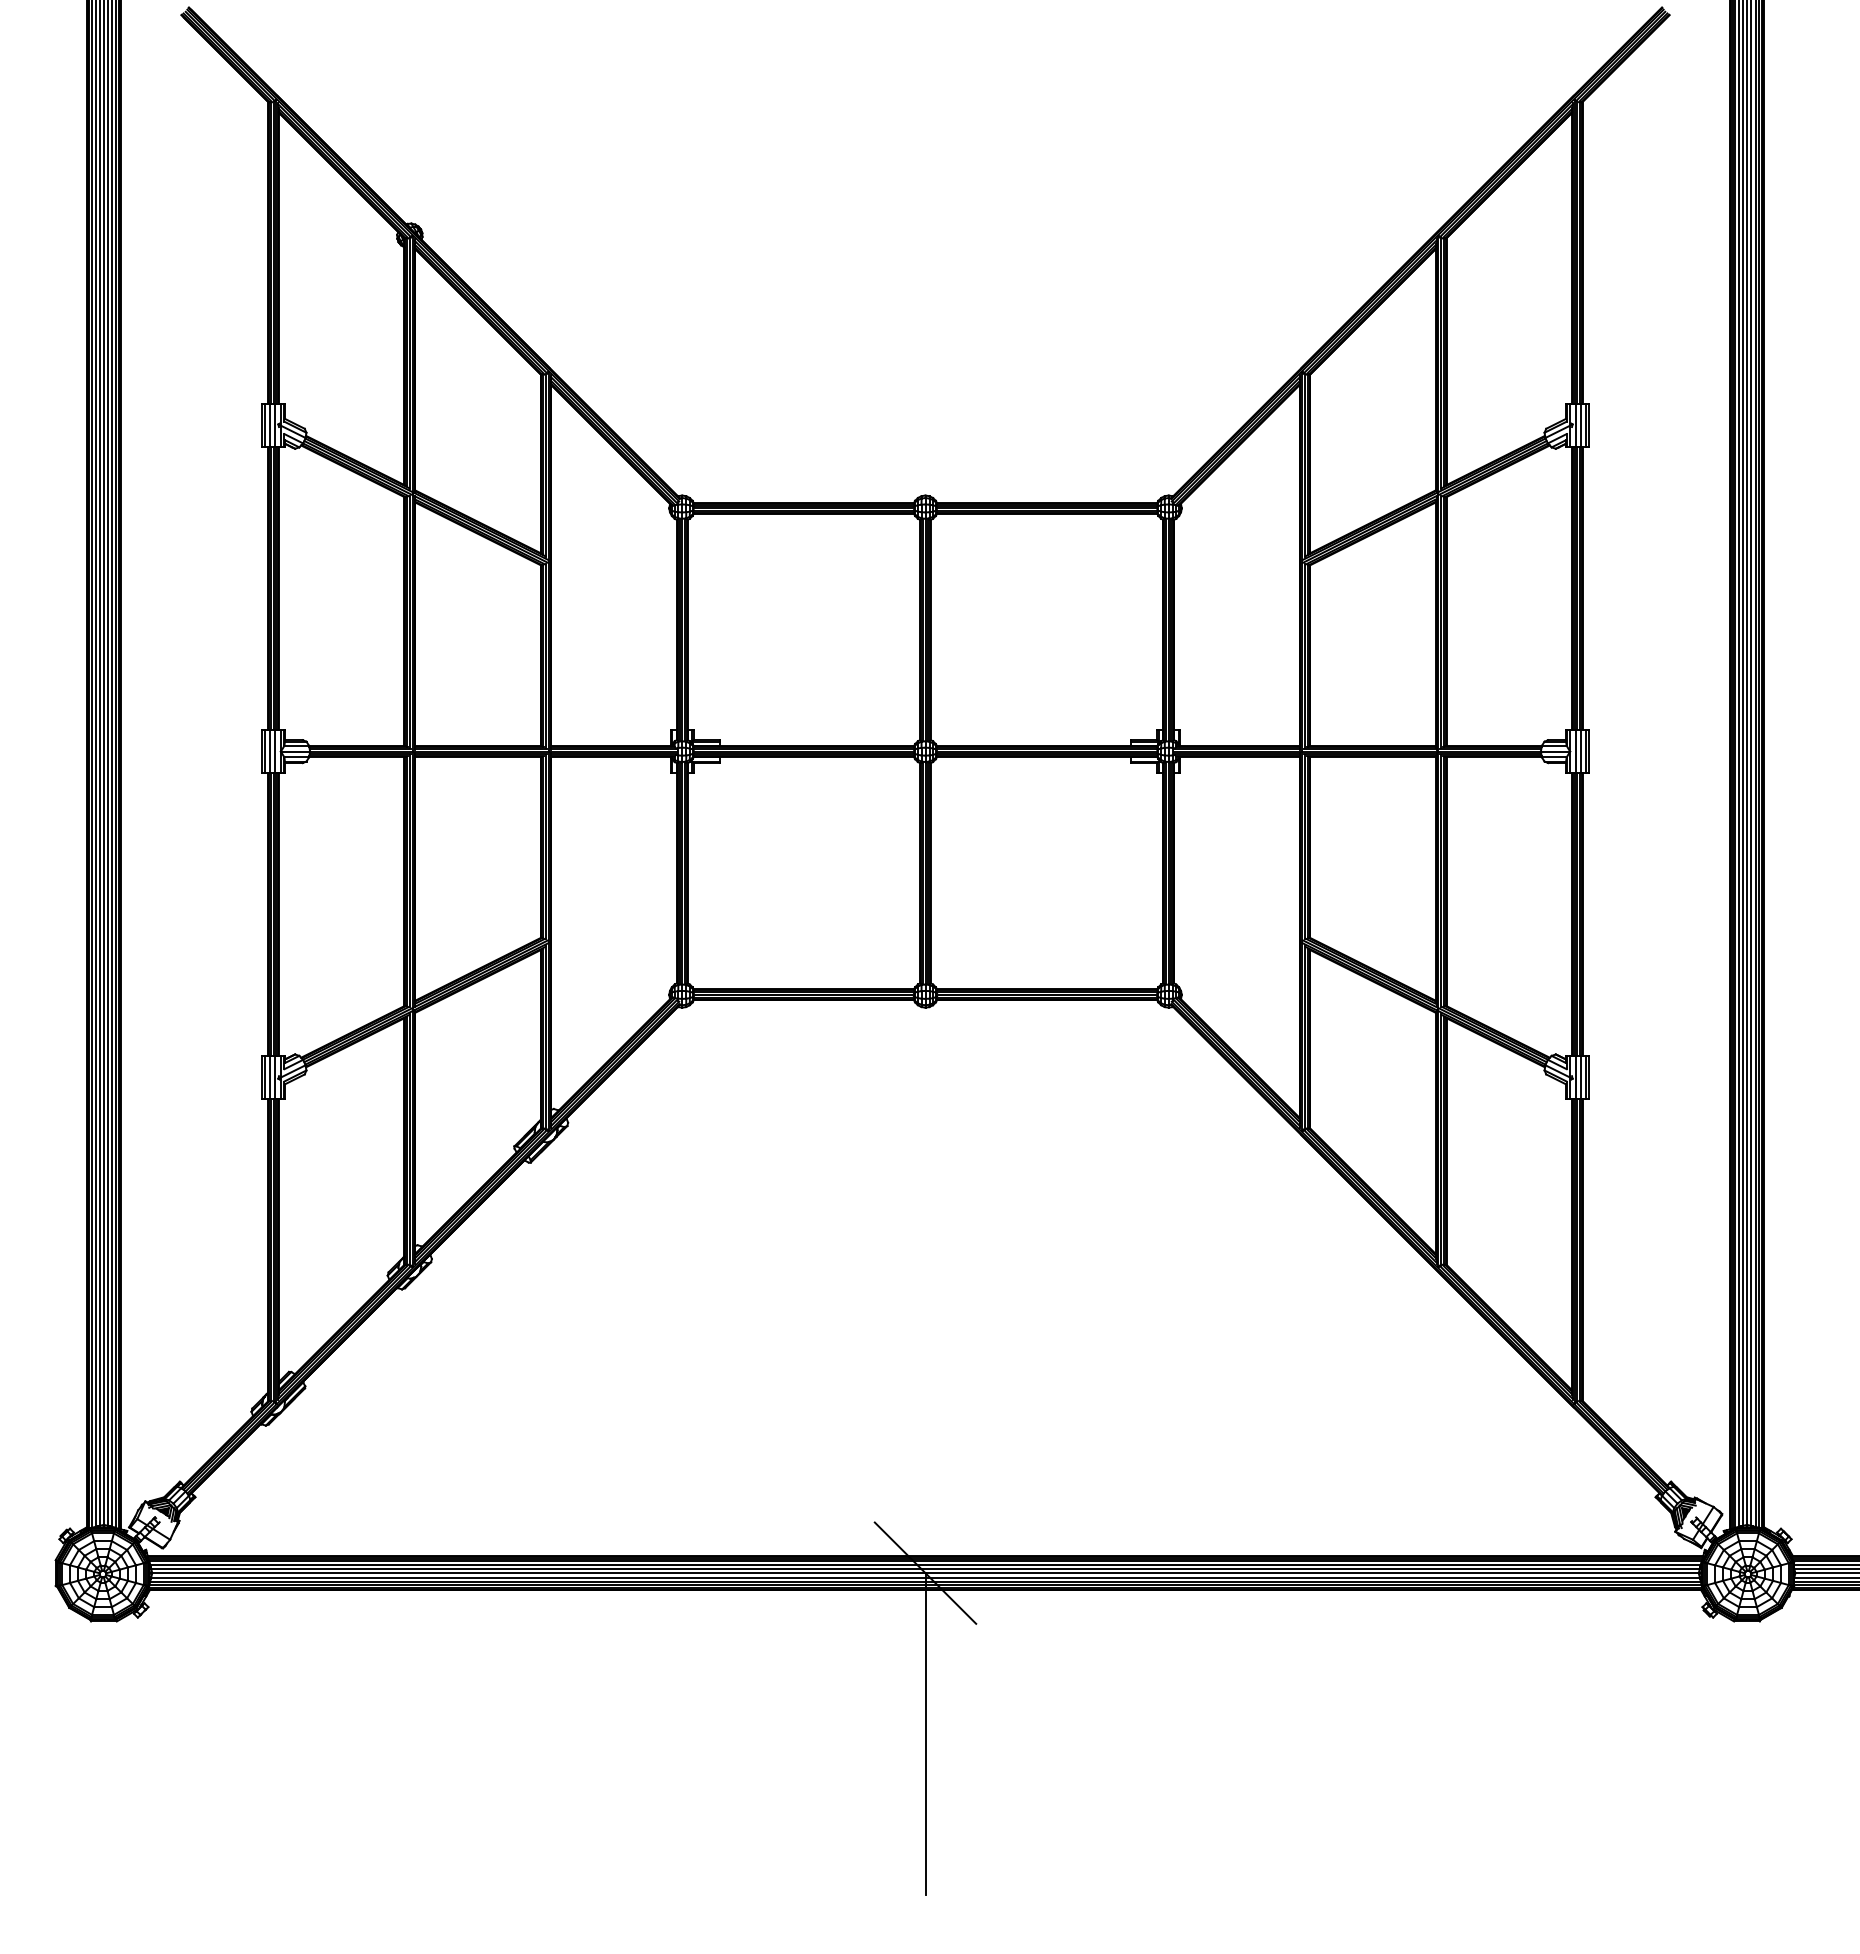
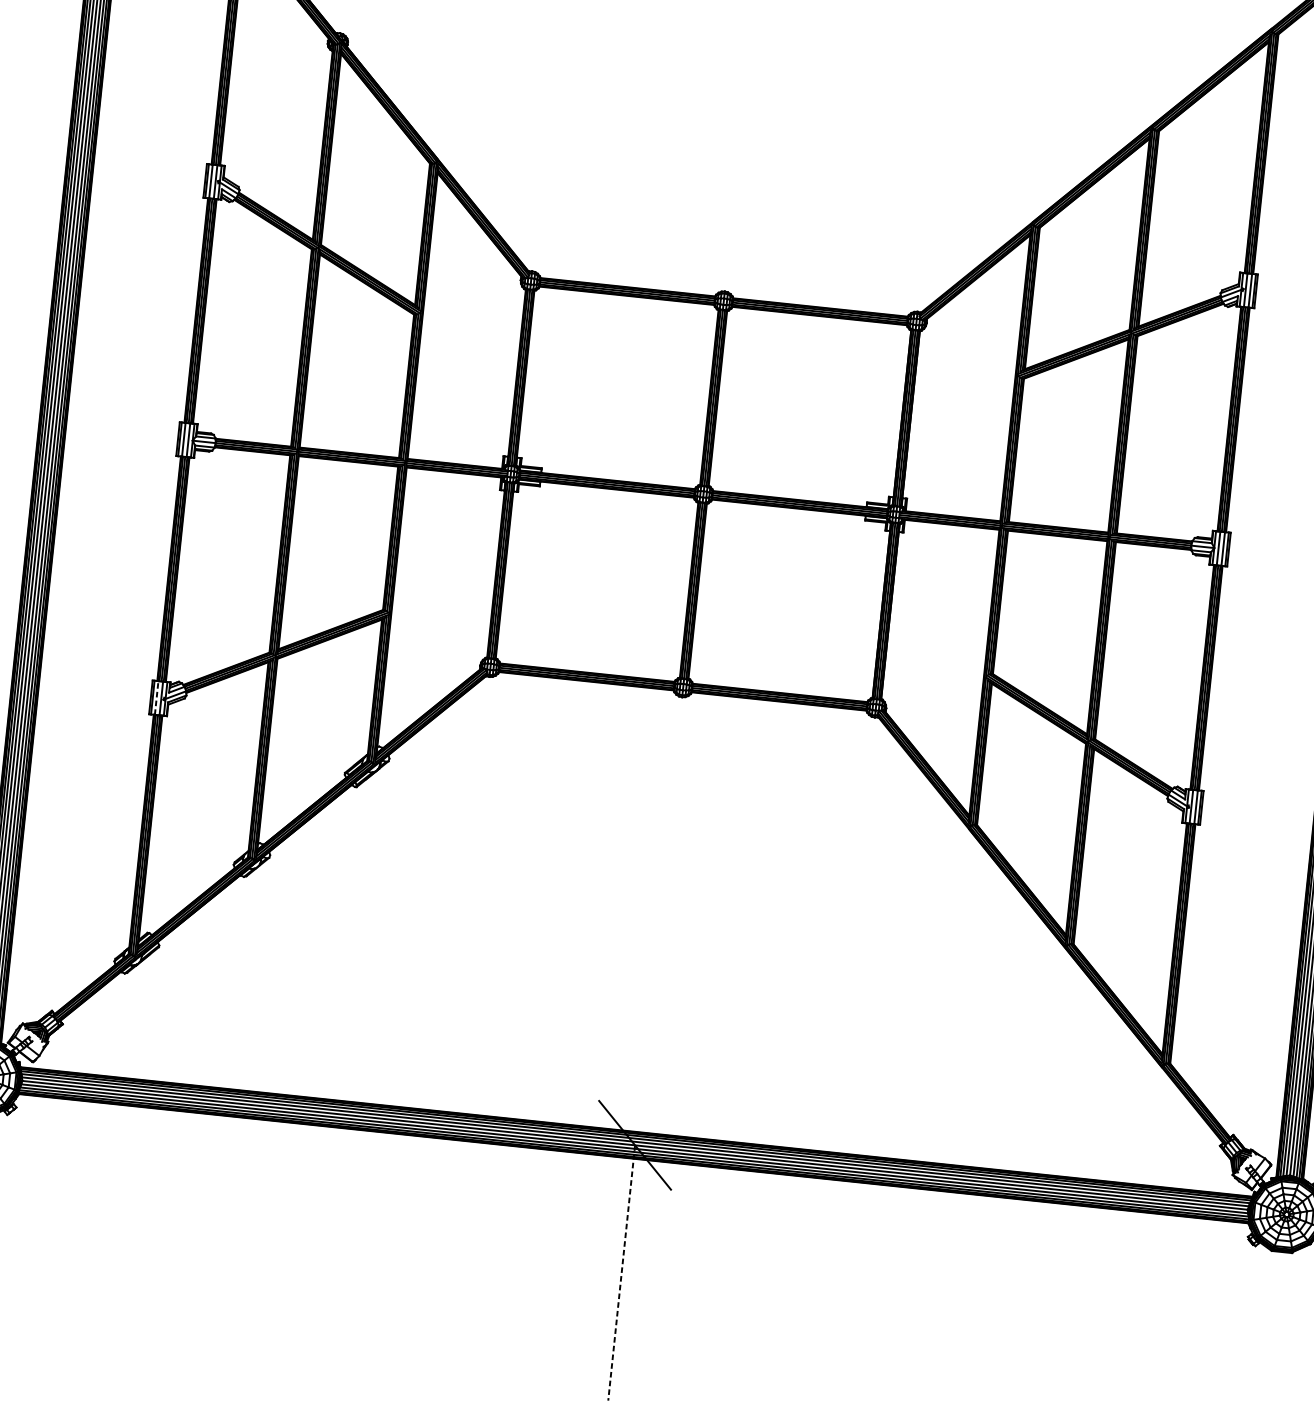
line: (269, 1077) -> (156, 697), solid -> dashed
line: (925, 1734) -> (621, 1273), solid -> dashed

